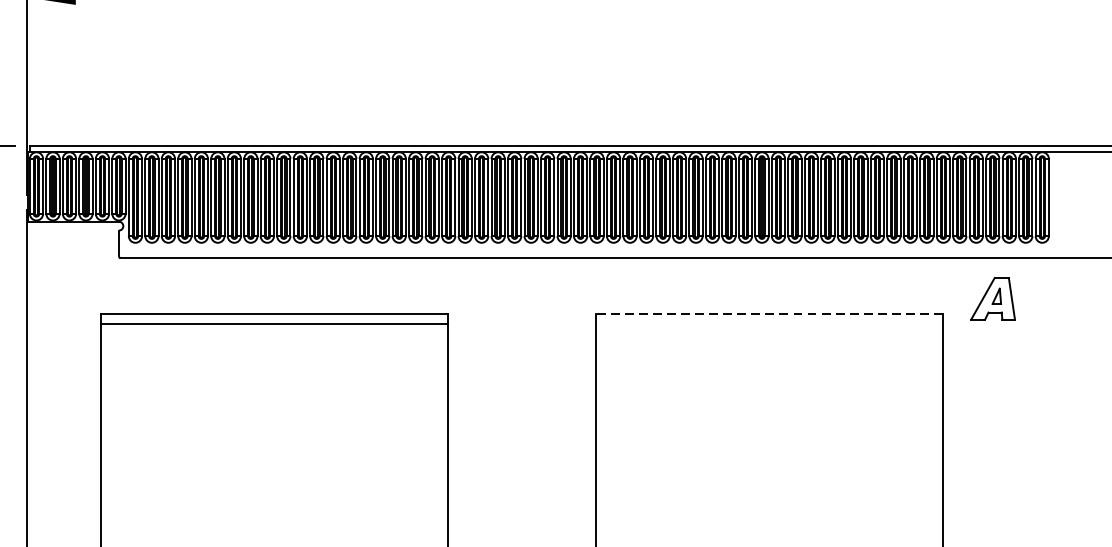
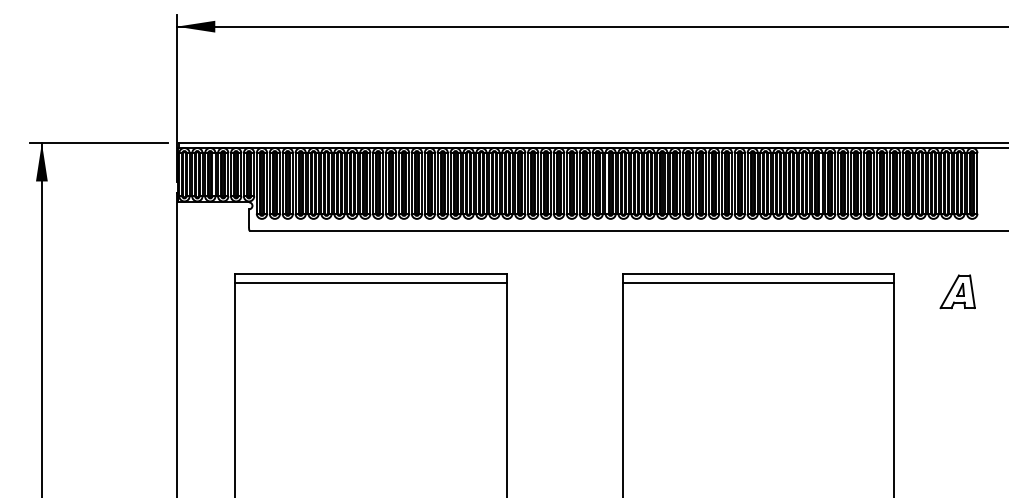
part: (992, 298) -> (957, 291), moved
line: (769, 313) -> (758, 274), dashed -> solid
line: (769, 323) -> (758, 282), added

